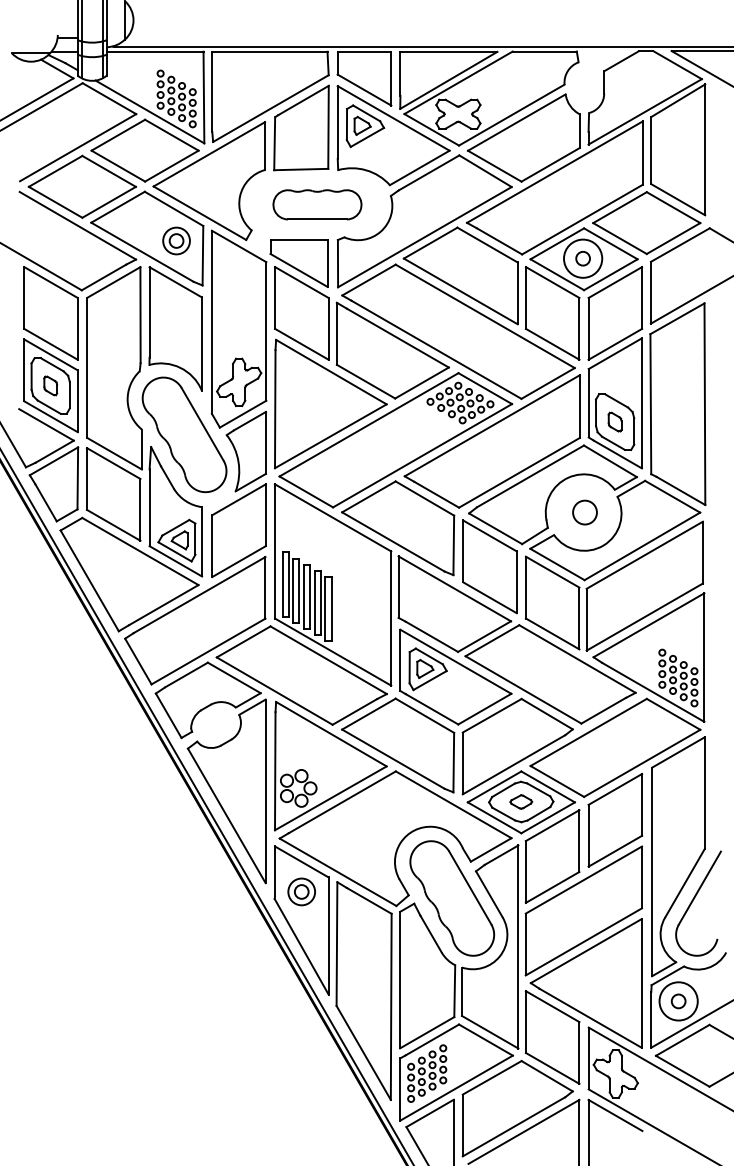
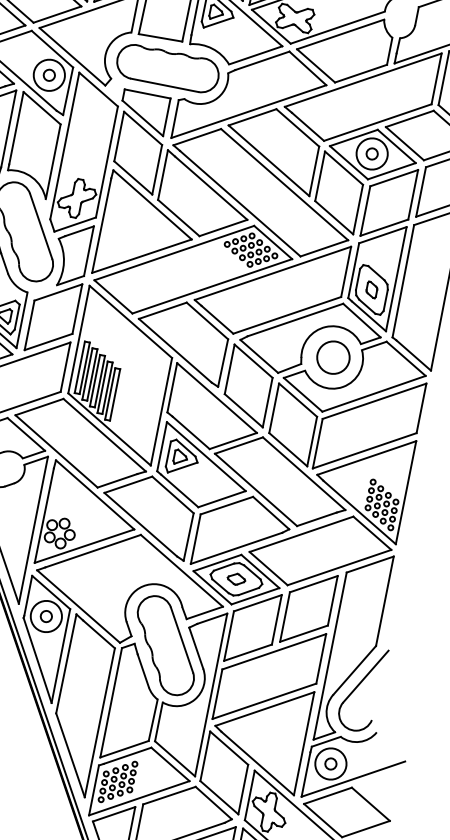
part: (317, 204) -> (168, 68), size x1.43
circle: (176, 240) -> (49, 74), size x1.43
circle: (584, 512) -> (333, 357), size x1.67
circle: (301, 891) -> (46, 616), size x1.43

